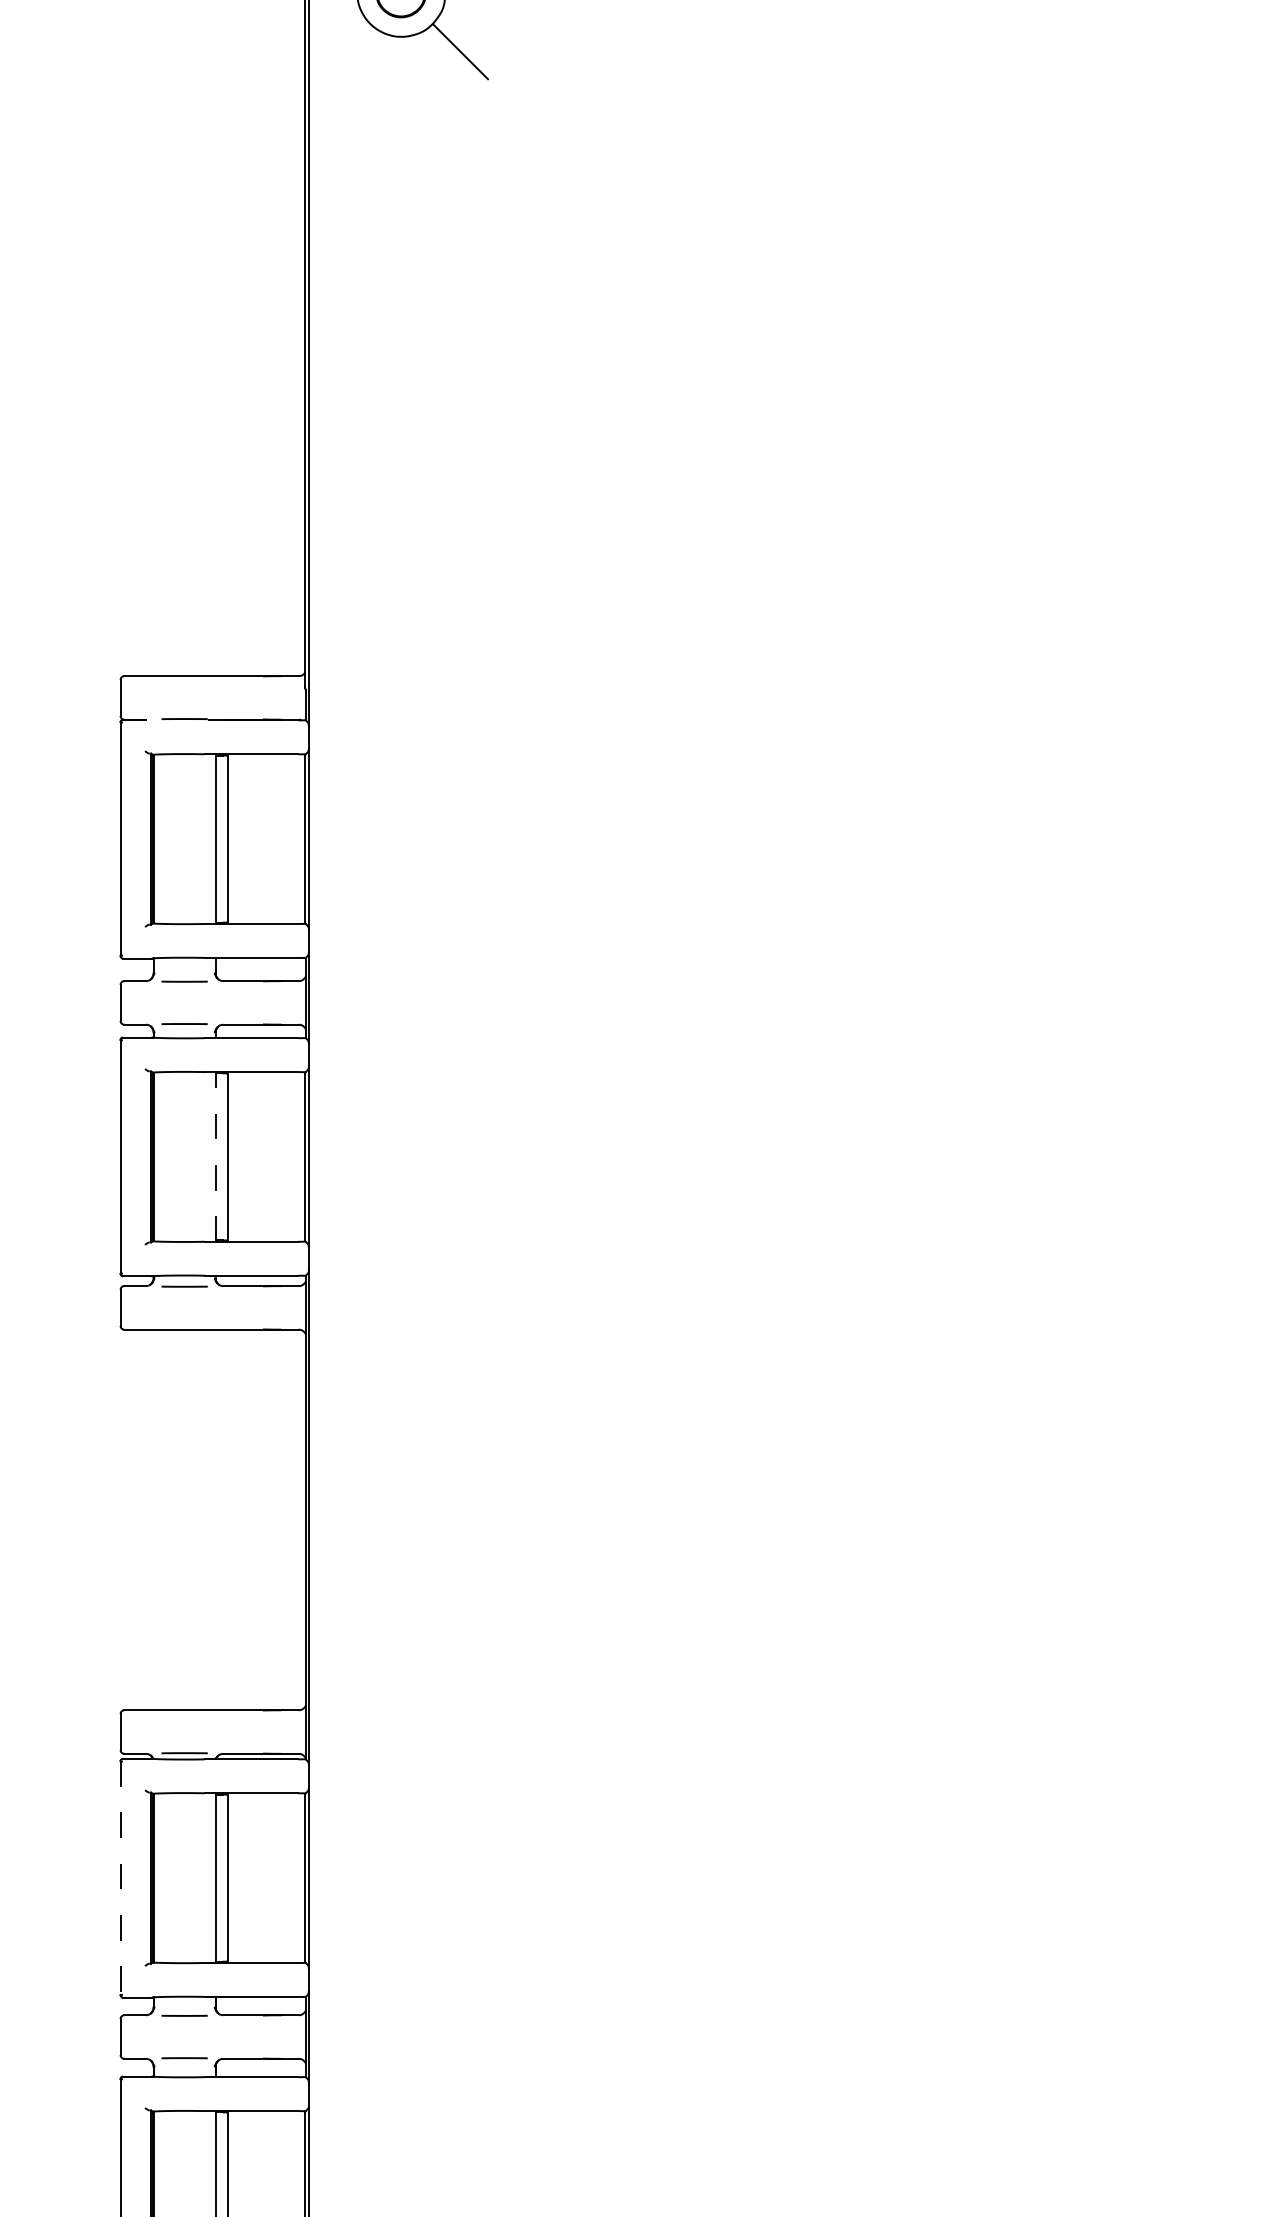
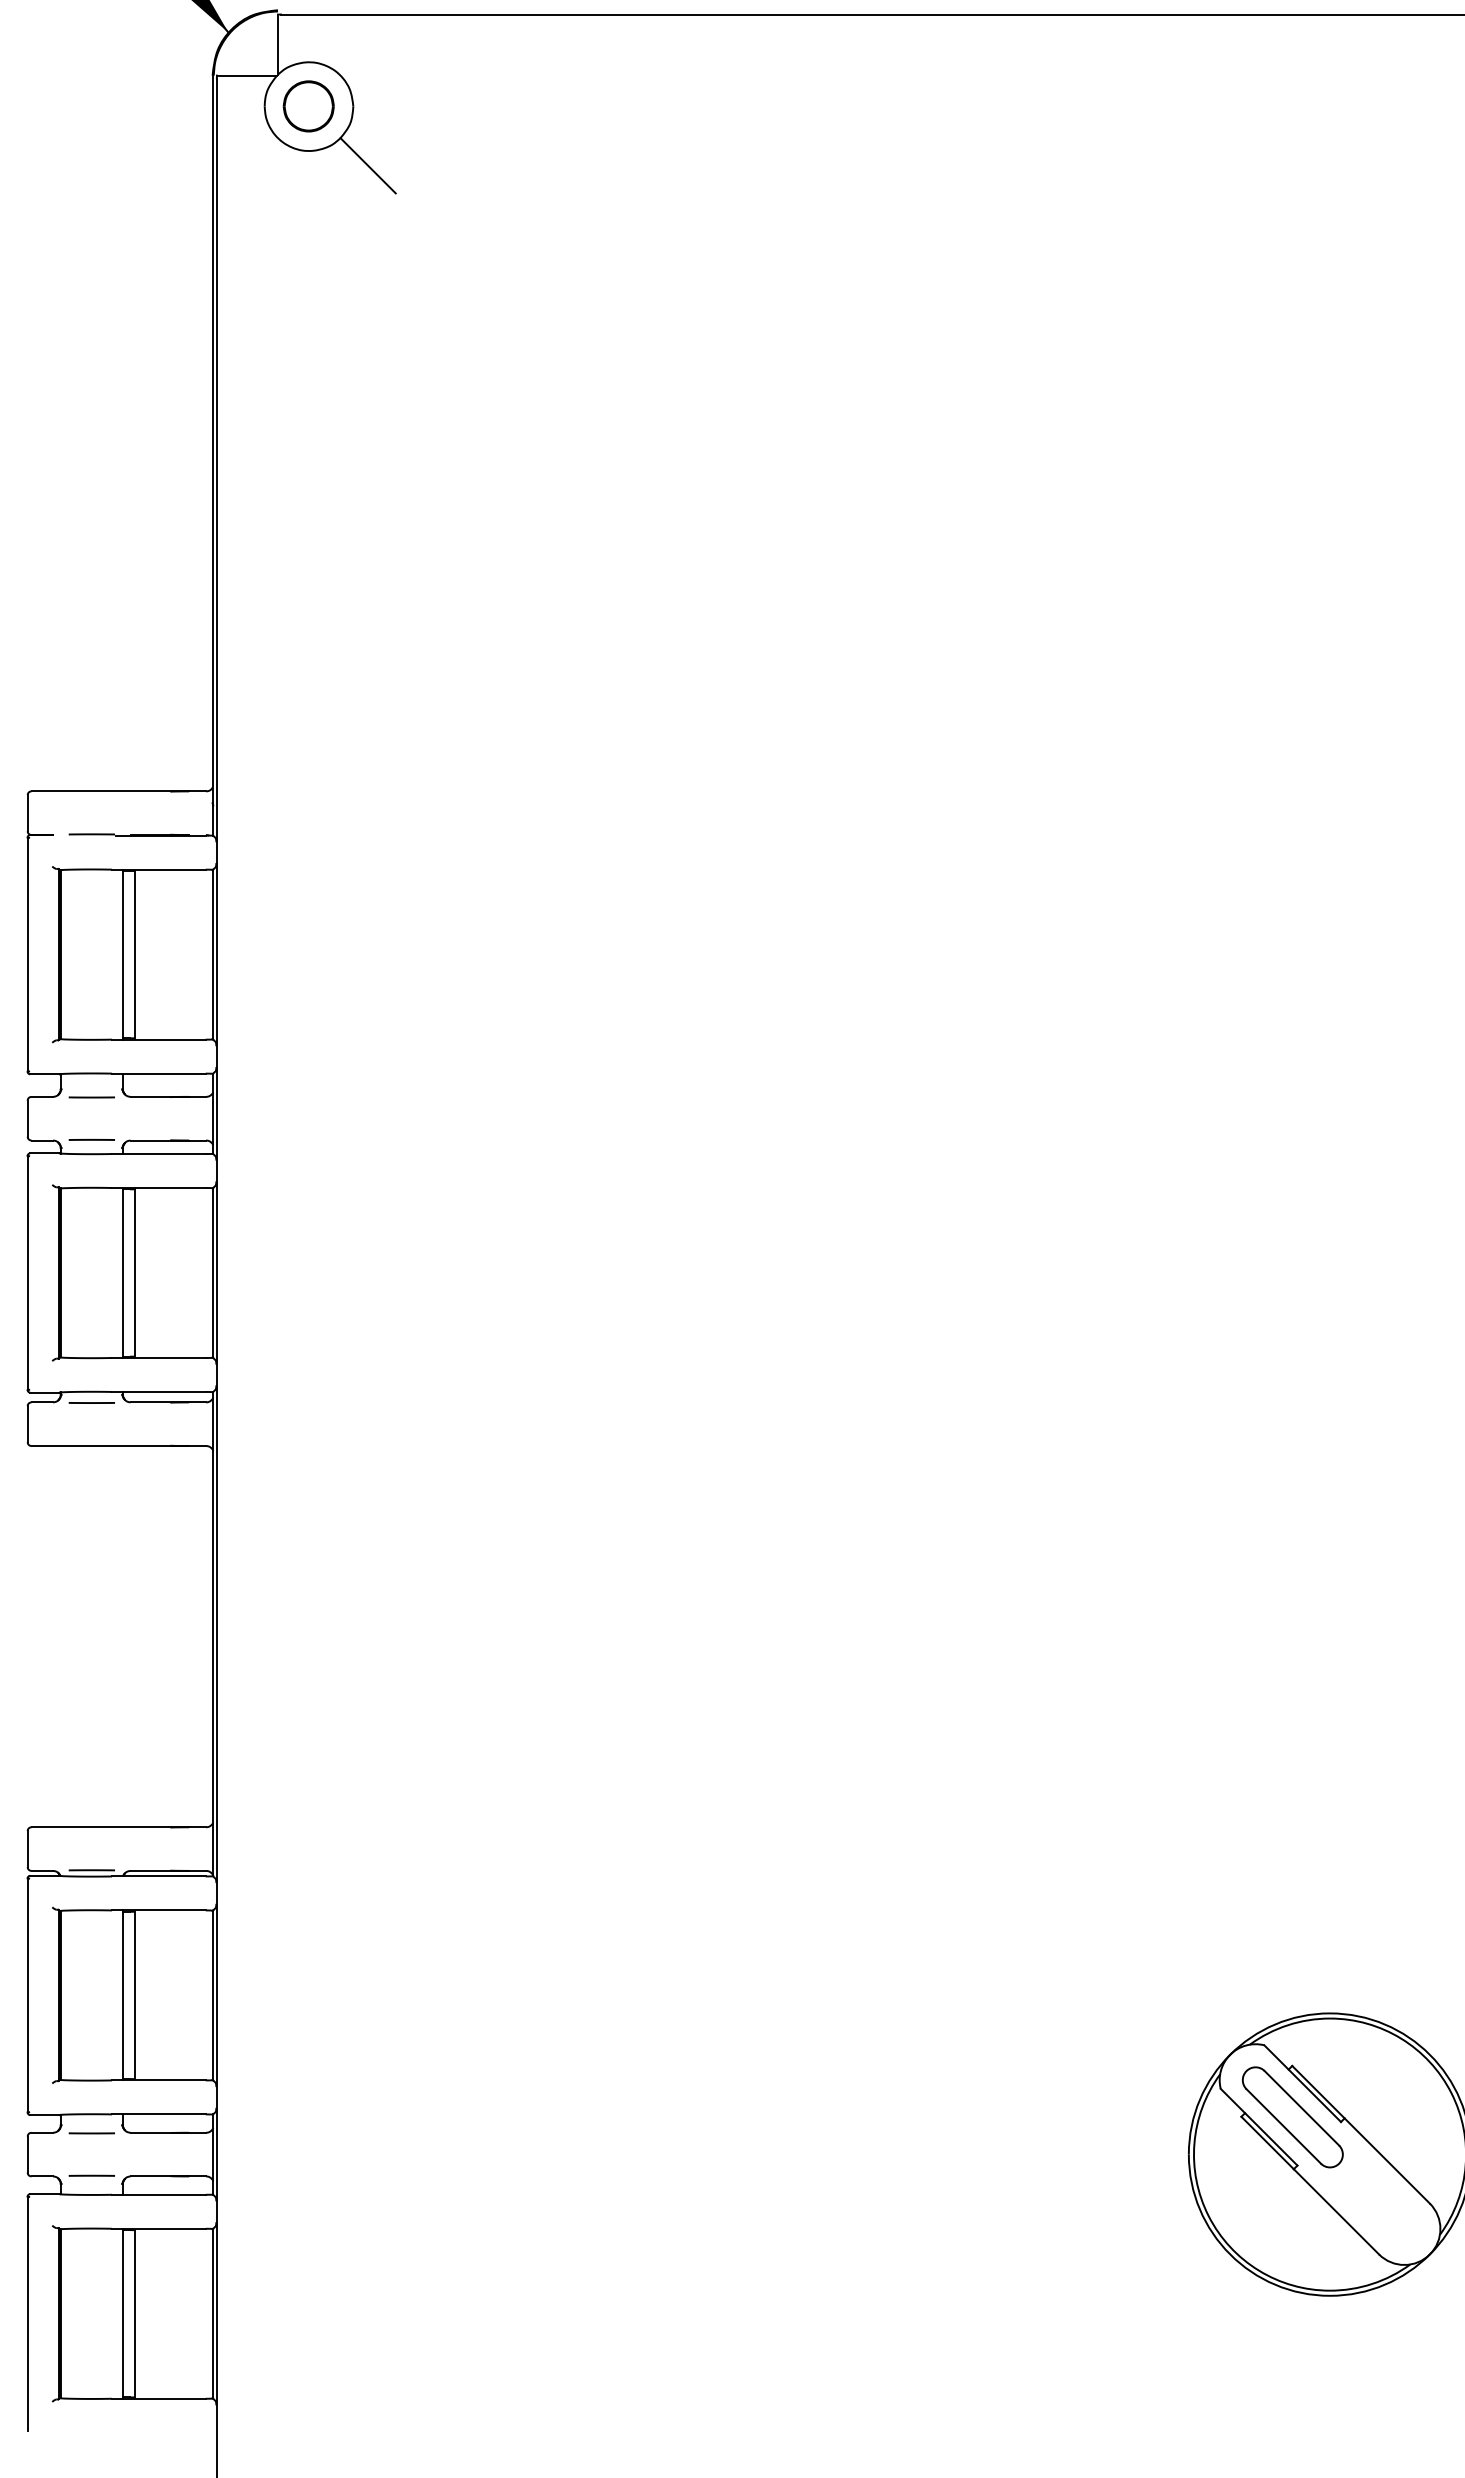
line: (215, 1157) -> (122, 1273), dashed -> solid
line: (120, 1878) -> (27, 1995), dashed -> solid

